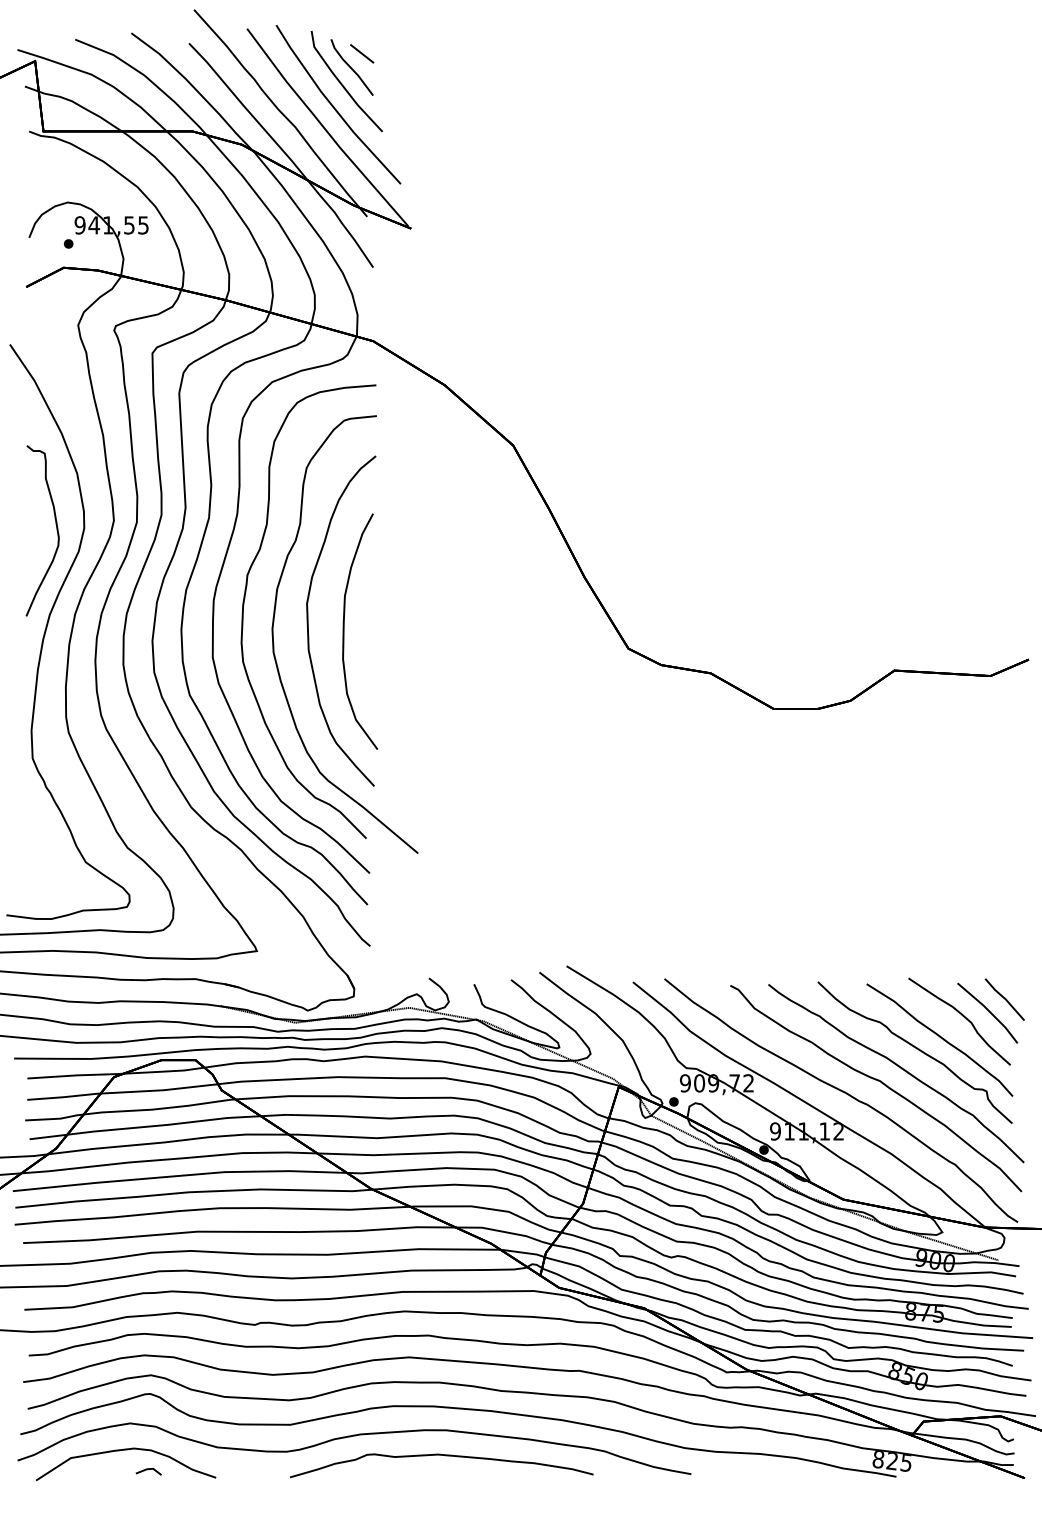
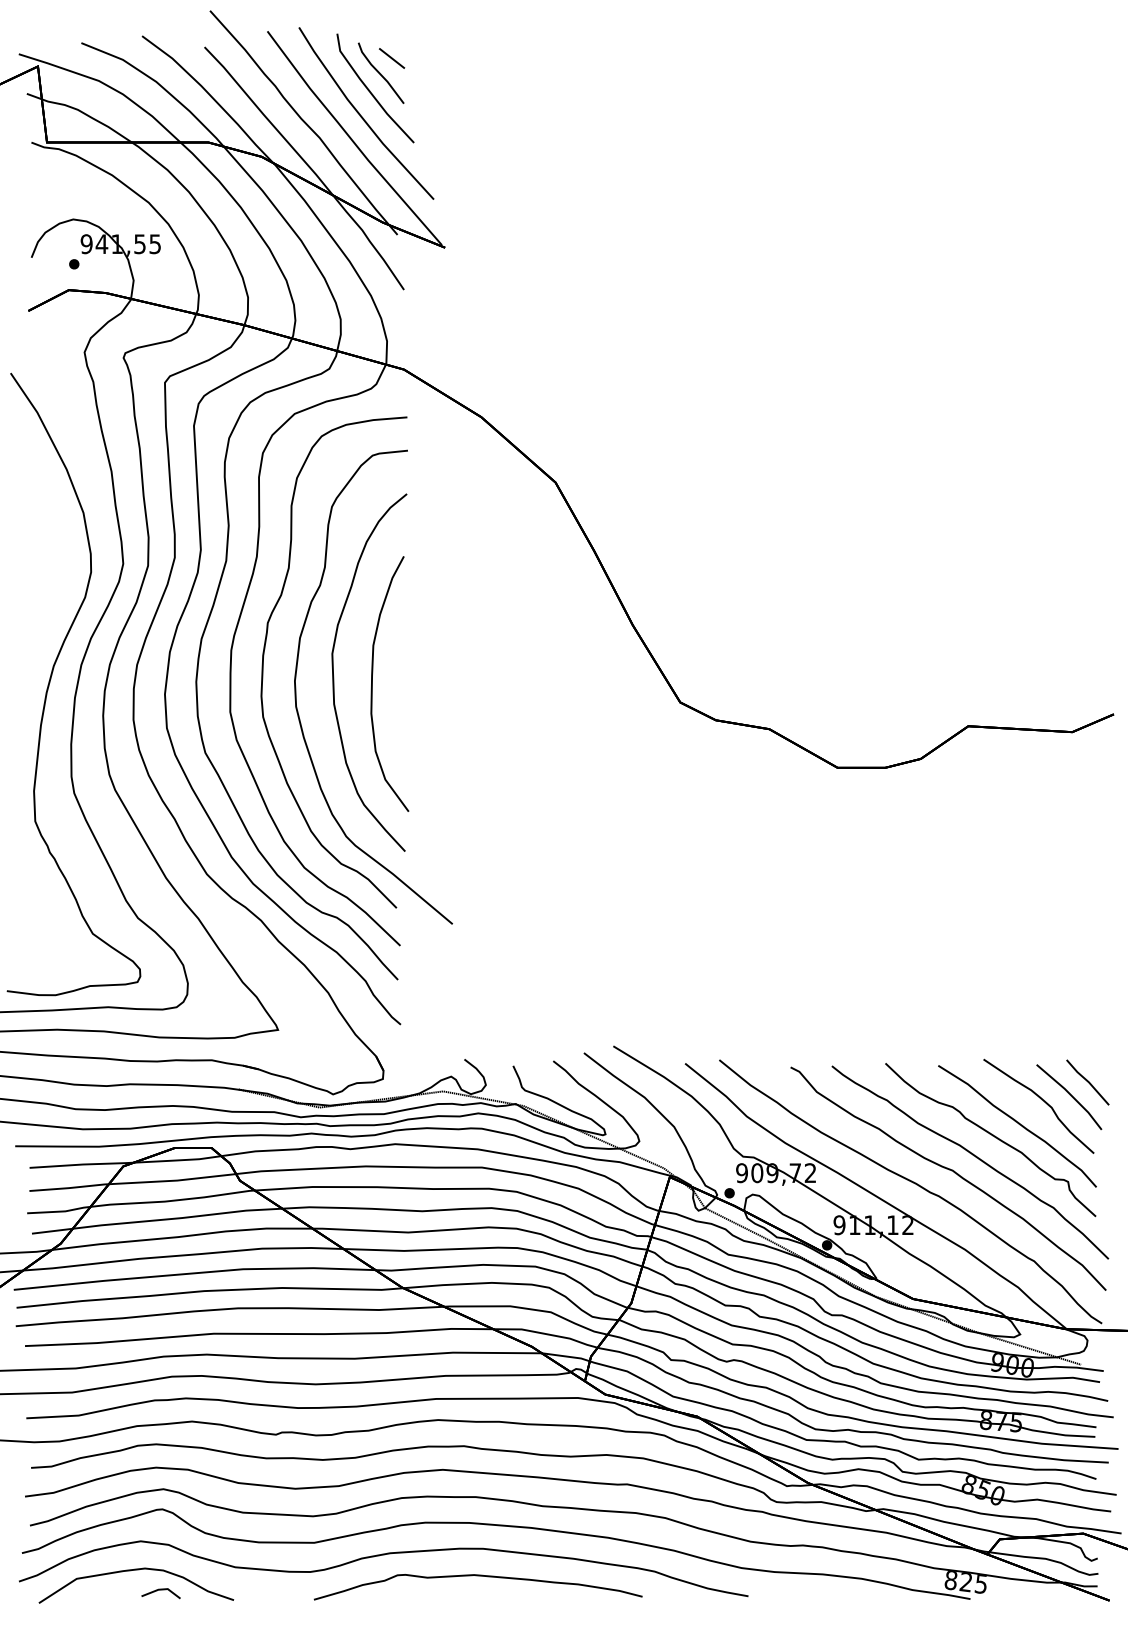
part: (56, 530) -> (61, 574), removed
part: (148, 1471) -> (160, 1593), size x1.4

